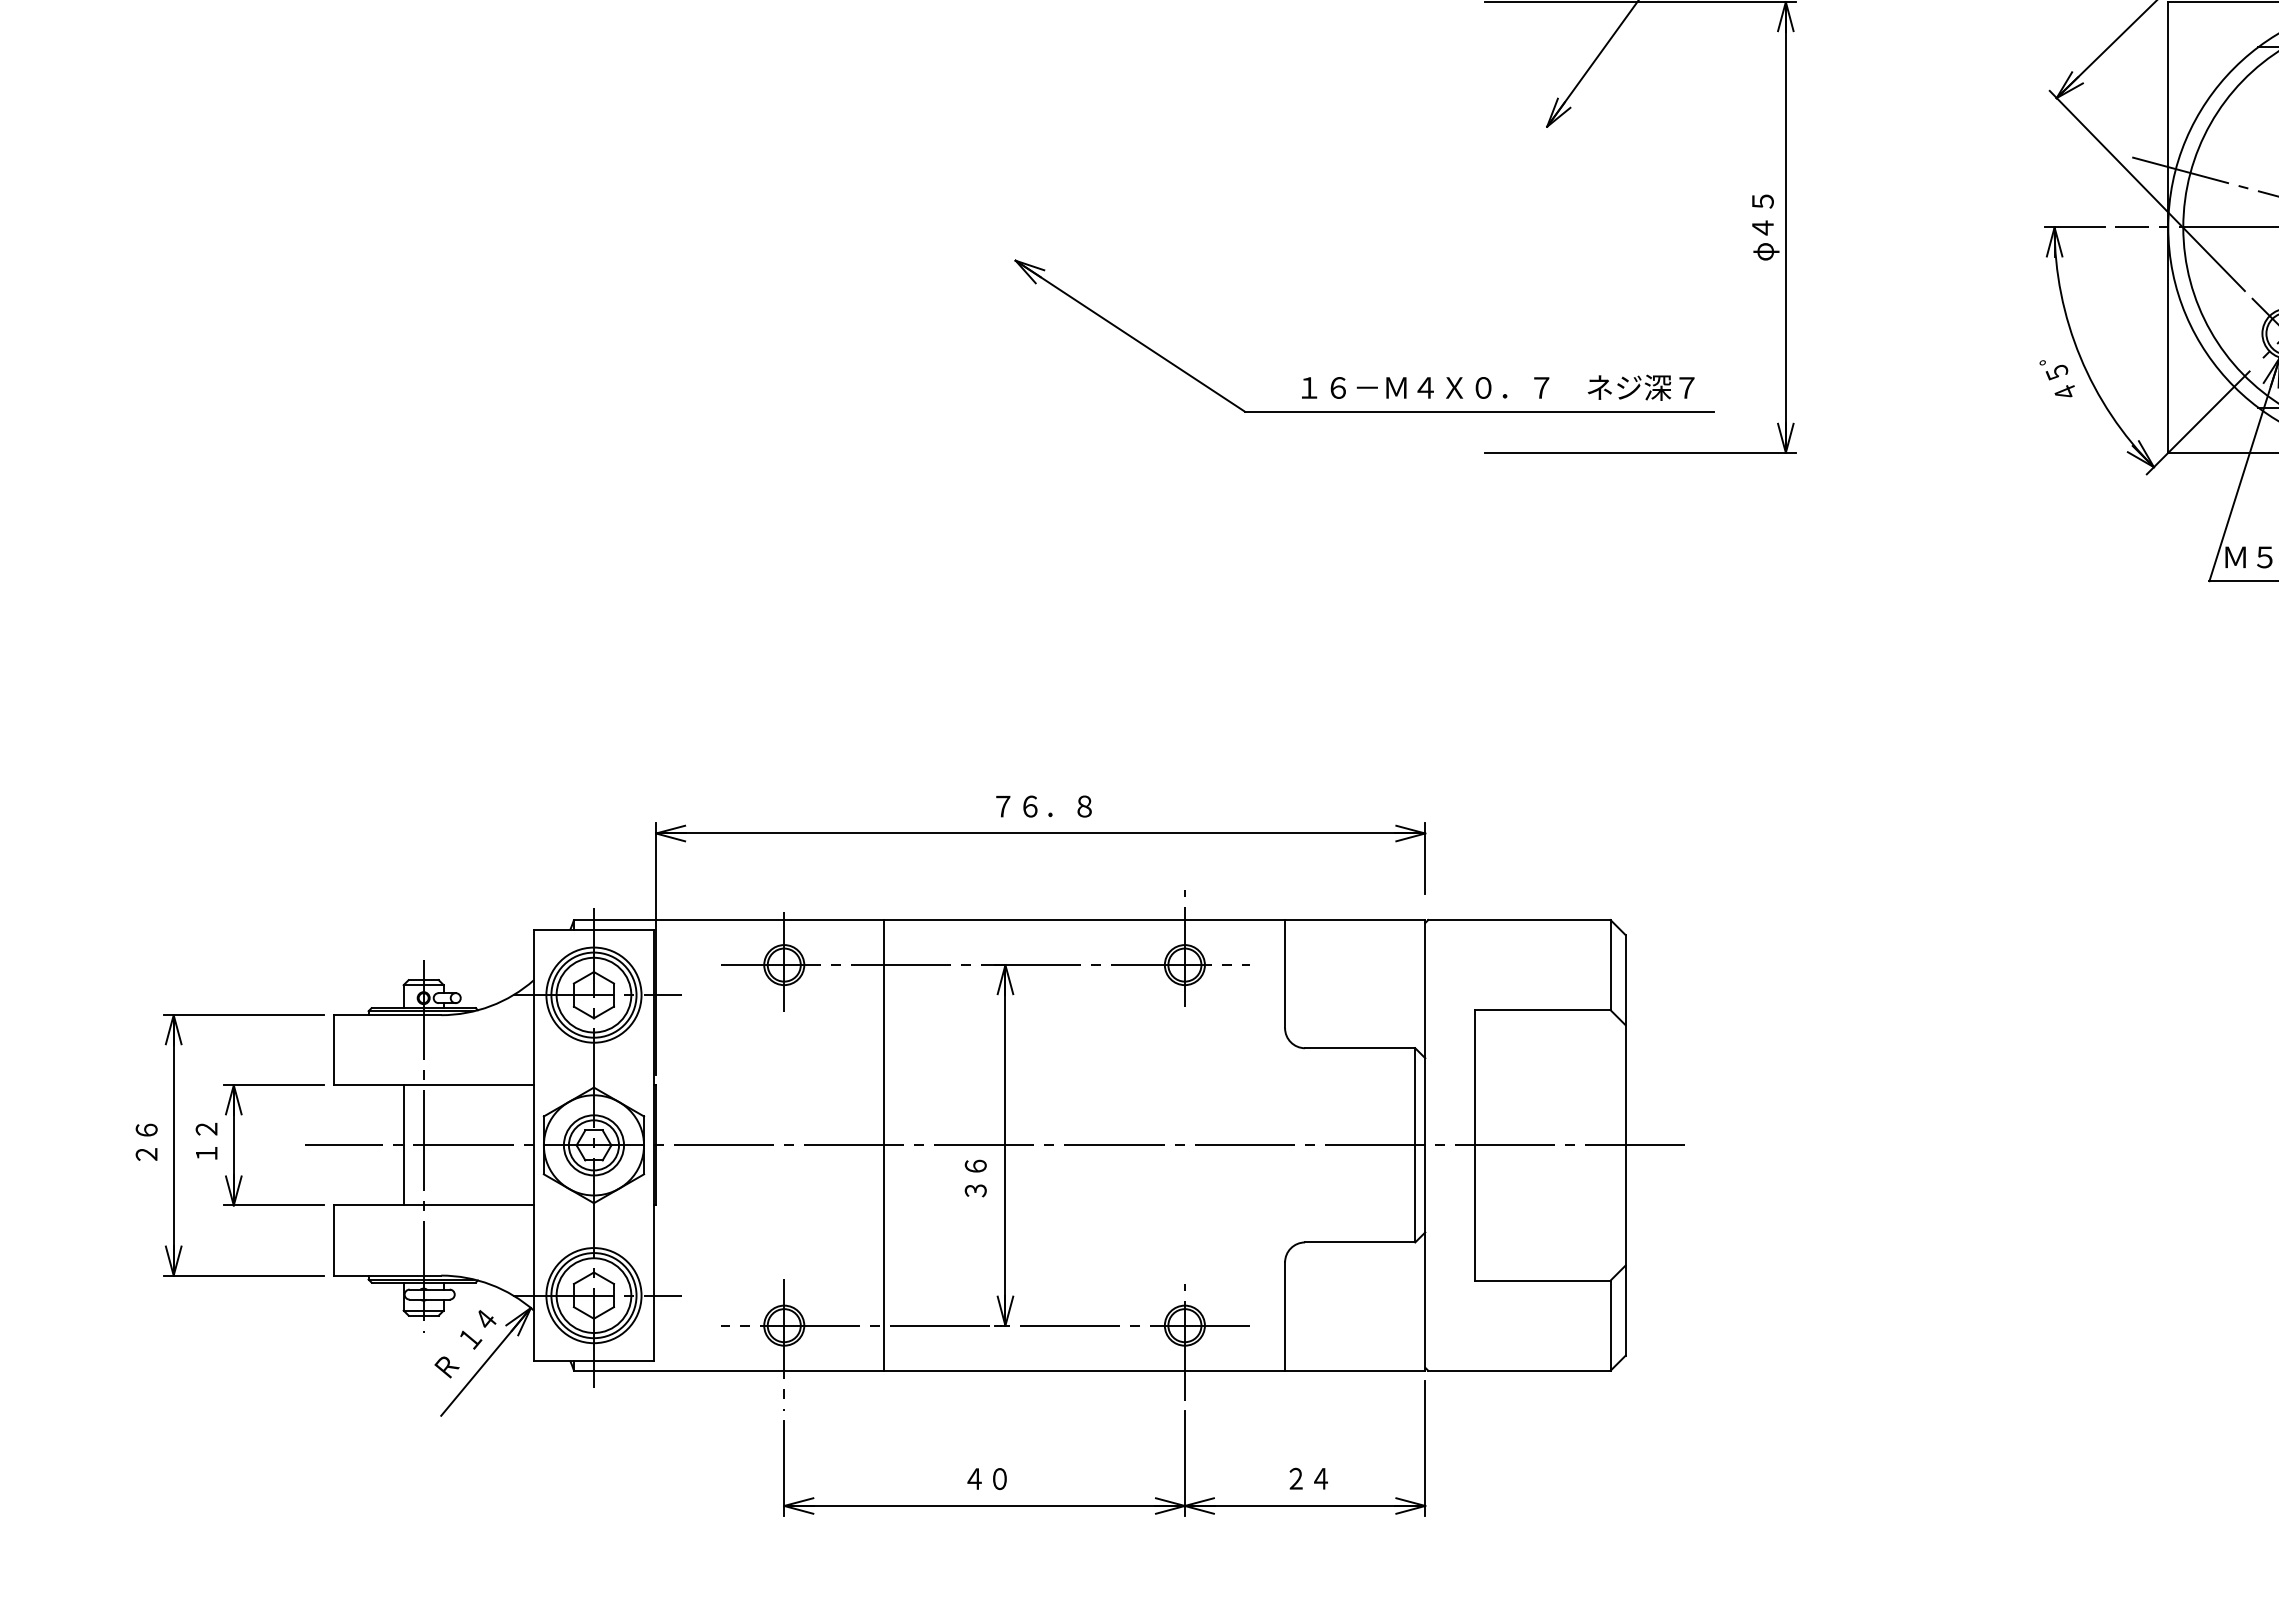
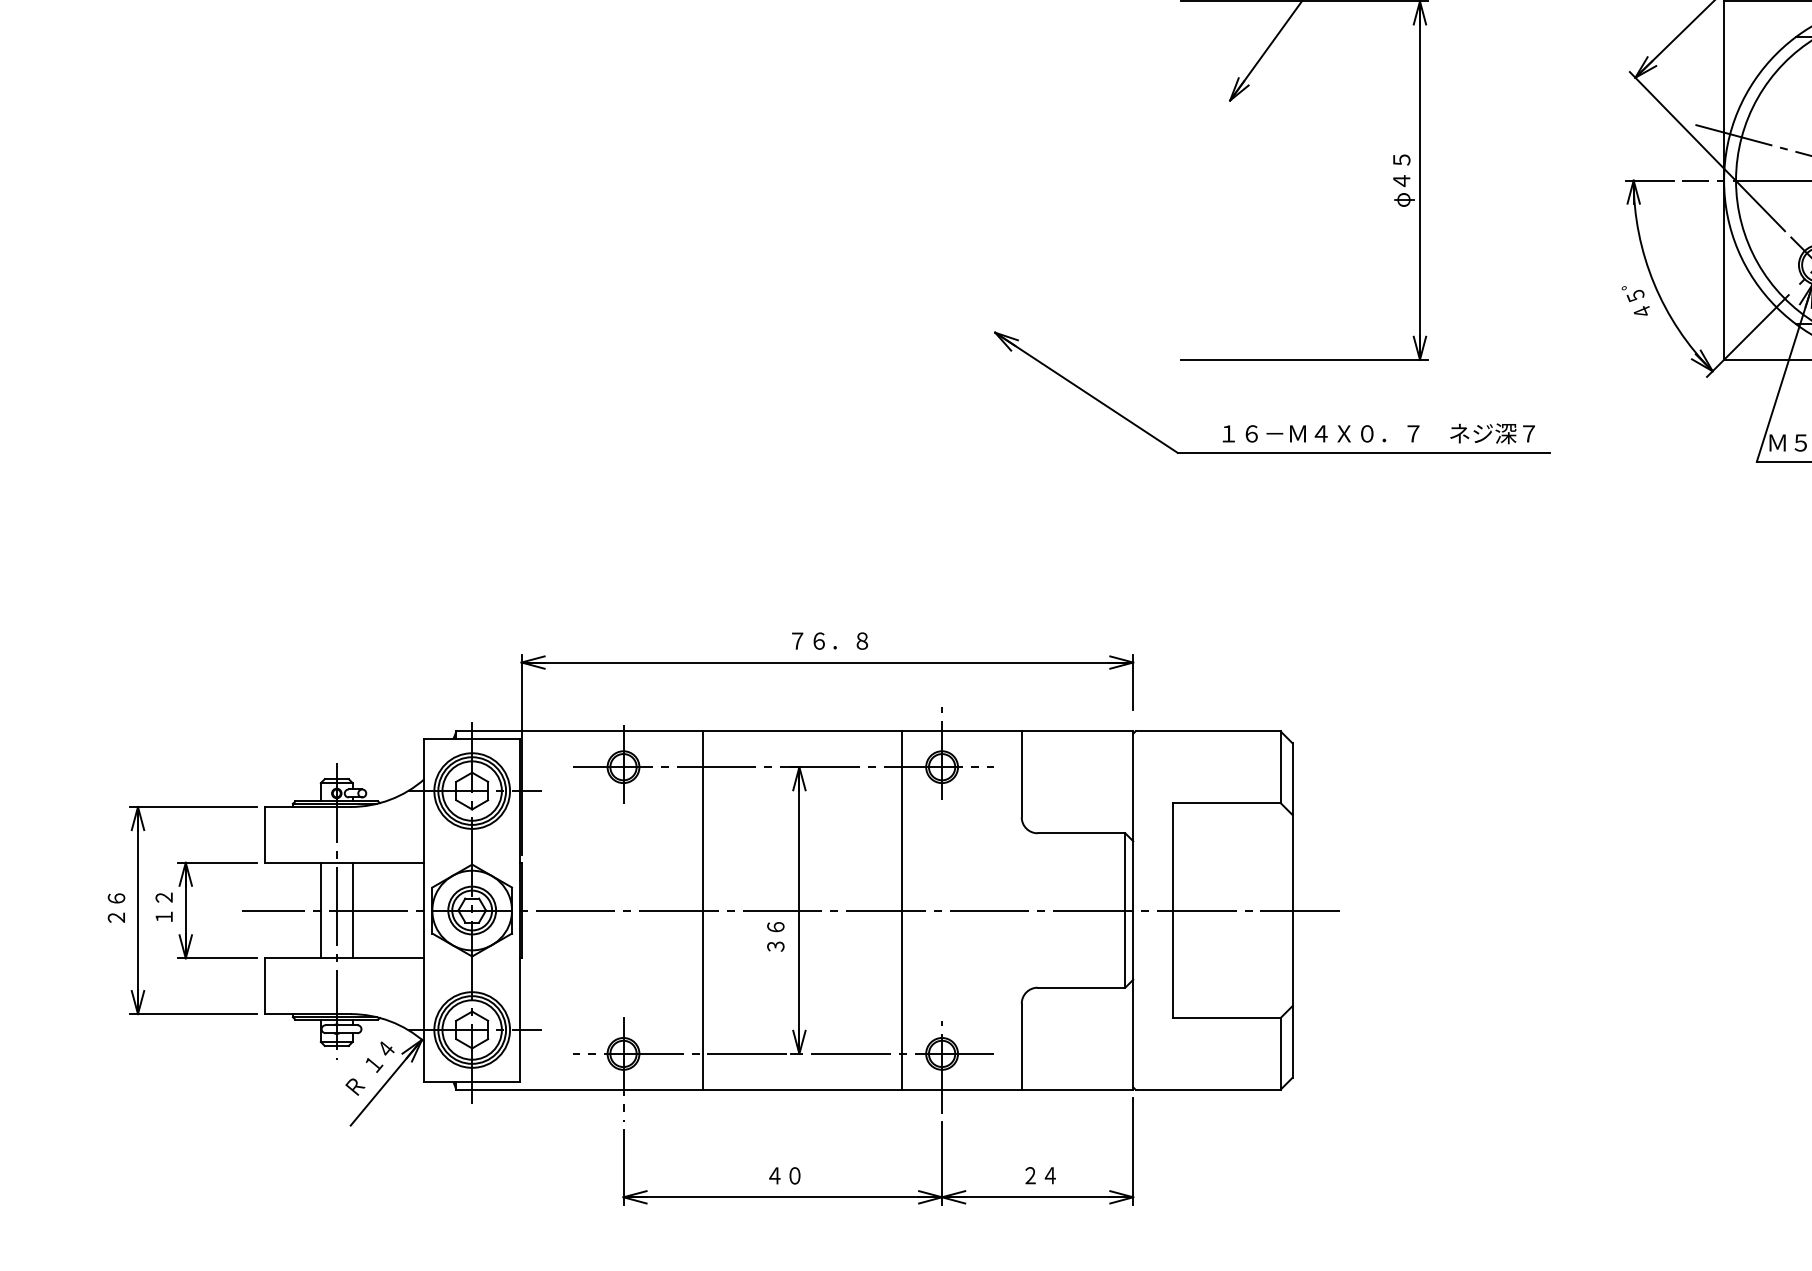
part: (1343, 377) -> (1255, 425), moved
line: (443, 1145) -> (352, 910), added
line: (1134, 1145) -> (902, 910), added

